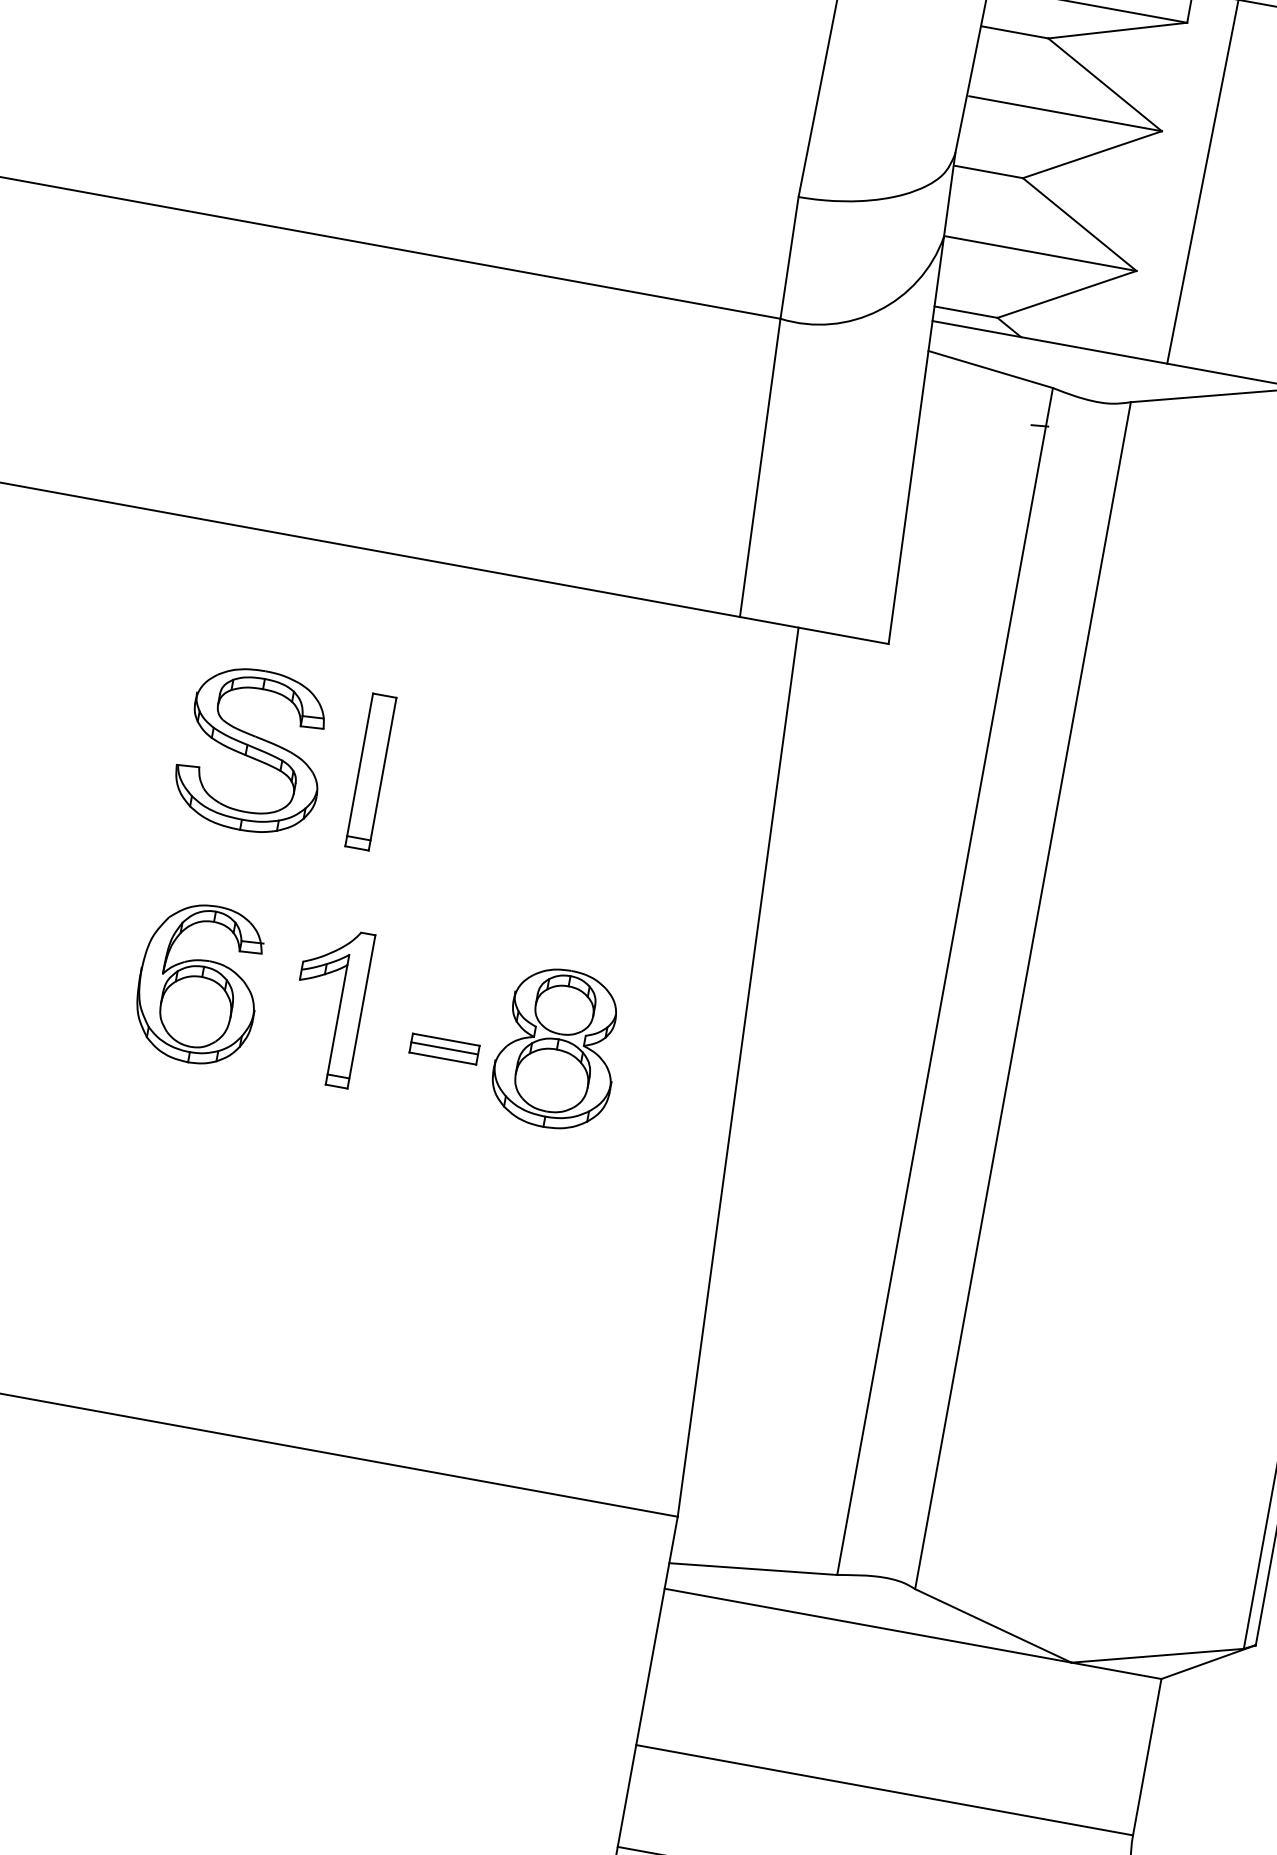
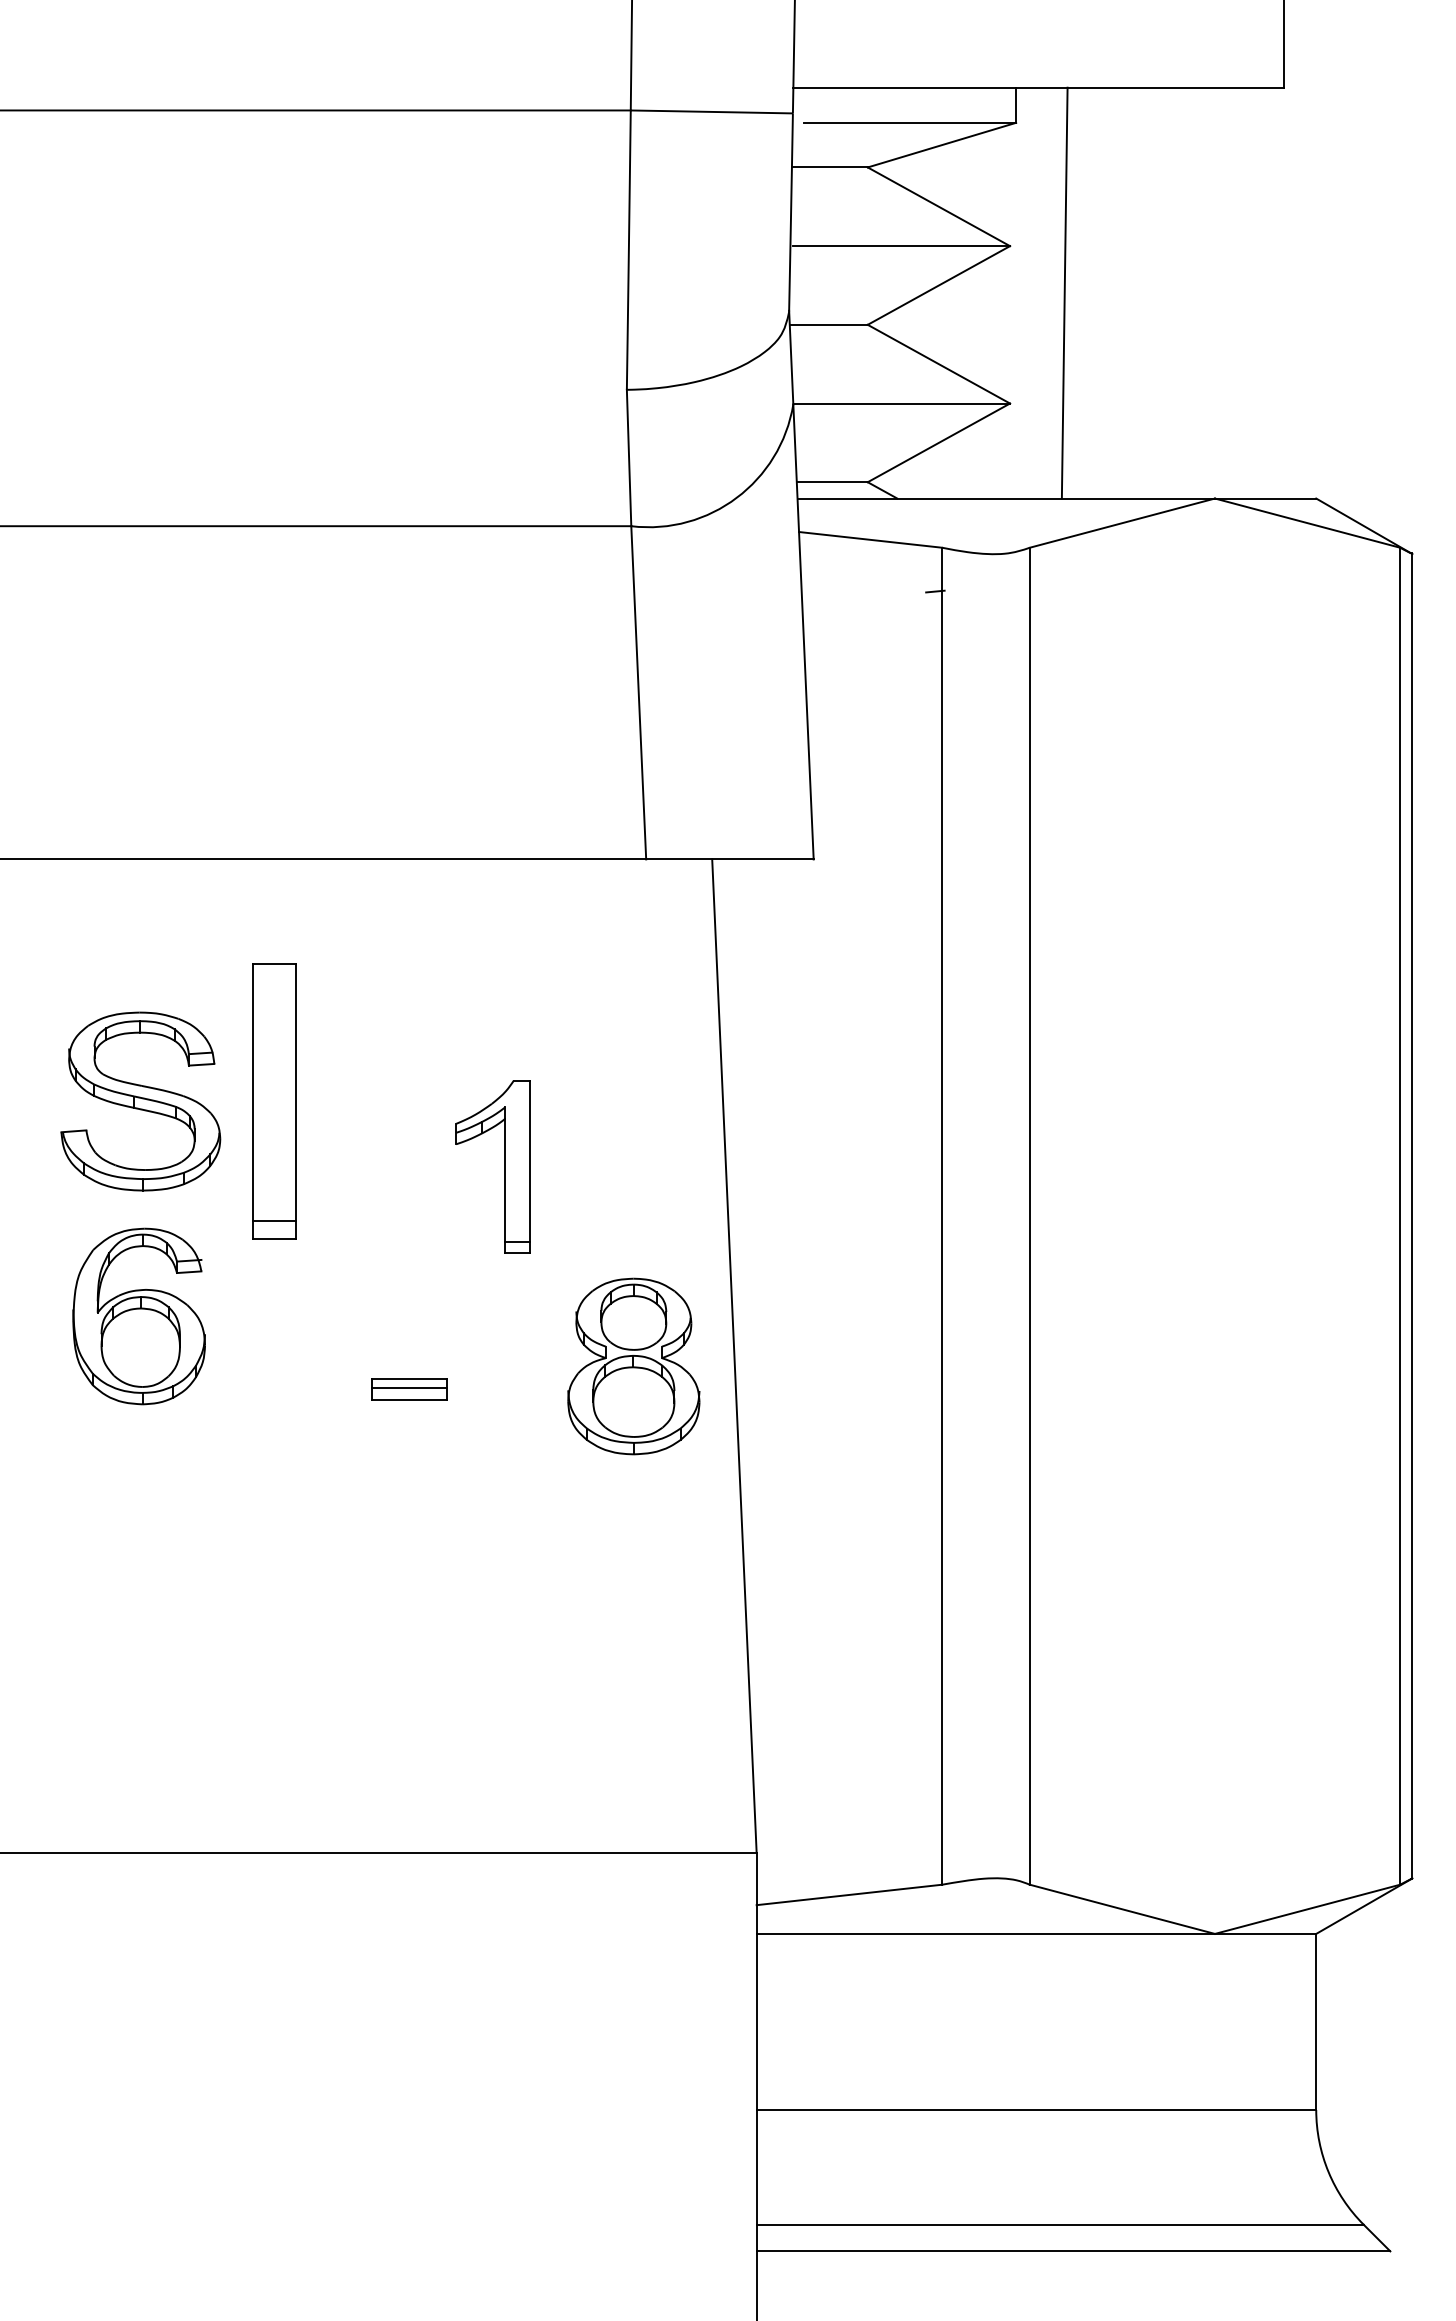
part: (370, 771) -> (274, 1101), size x1.6
part: (198, 983) -> (138, 1316), moved
part: (339, 1007) -> (504, 1166), moved
part: (557, 1048) -> (633, 1366), moved

